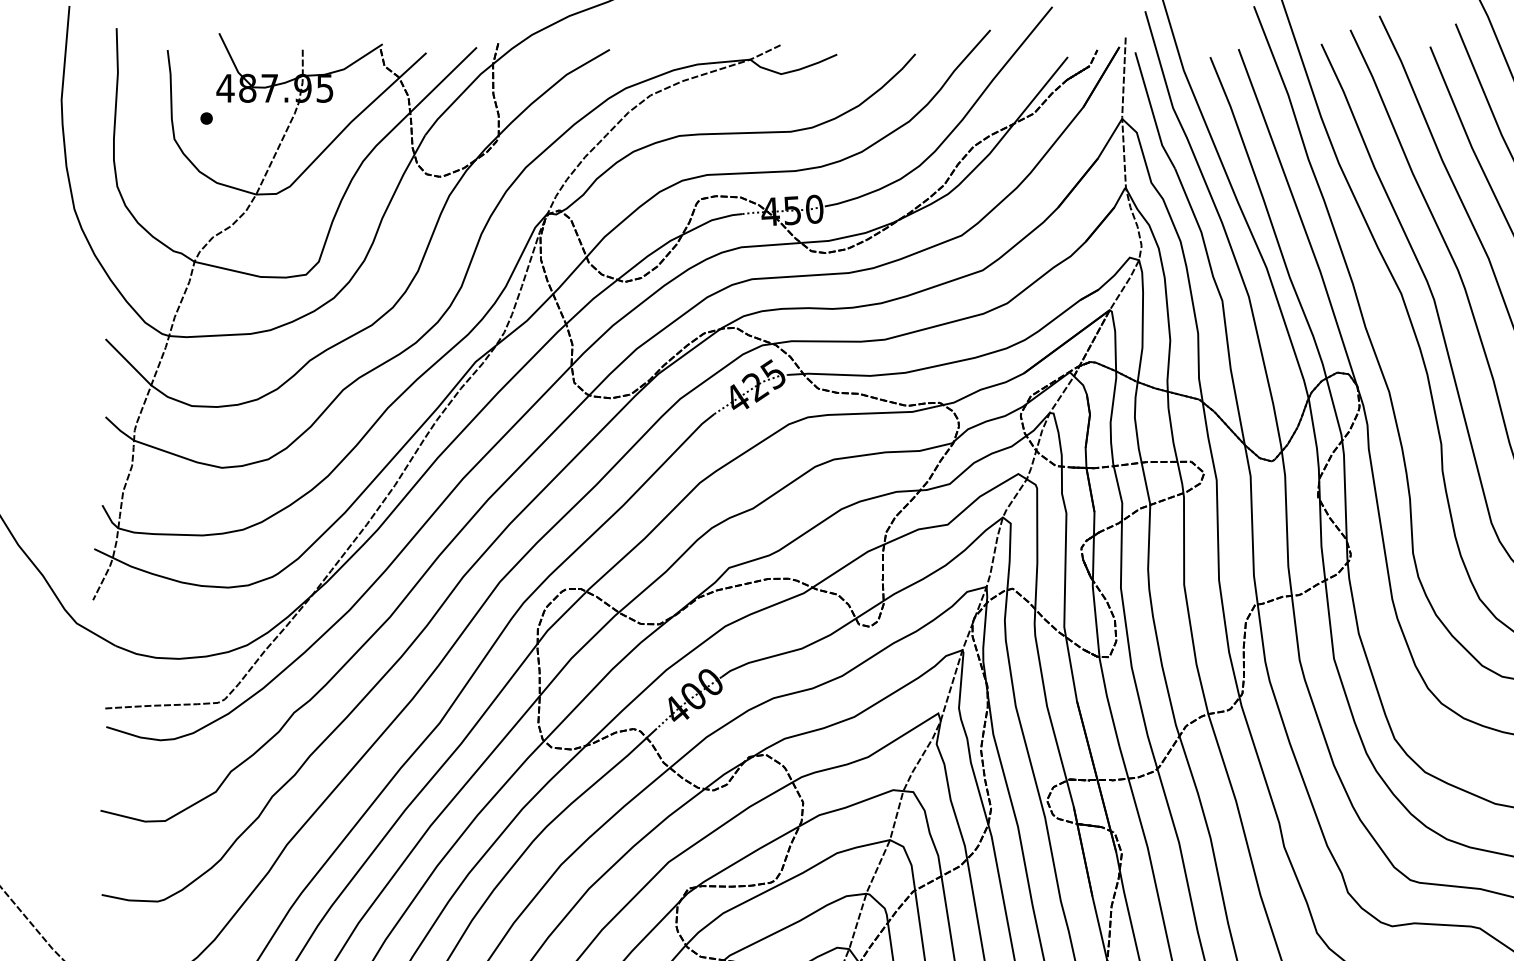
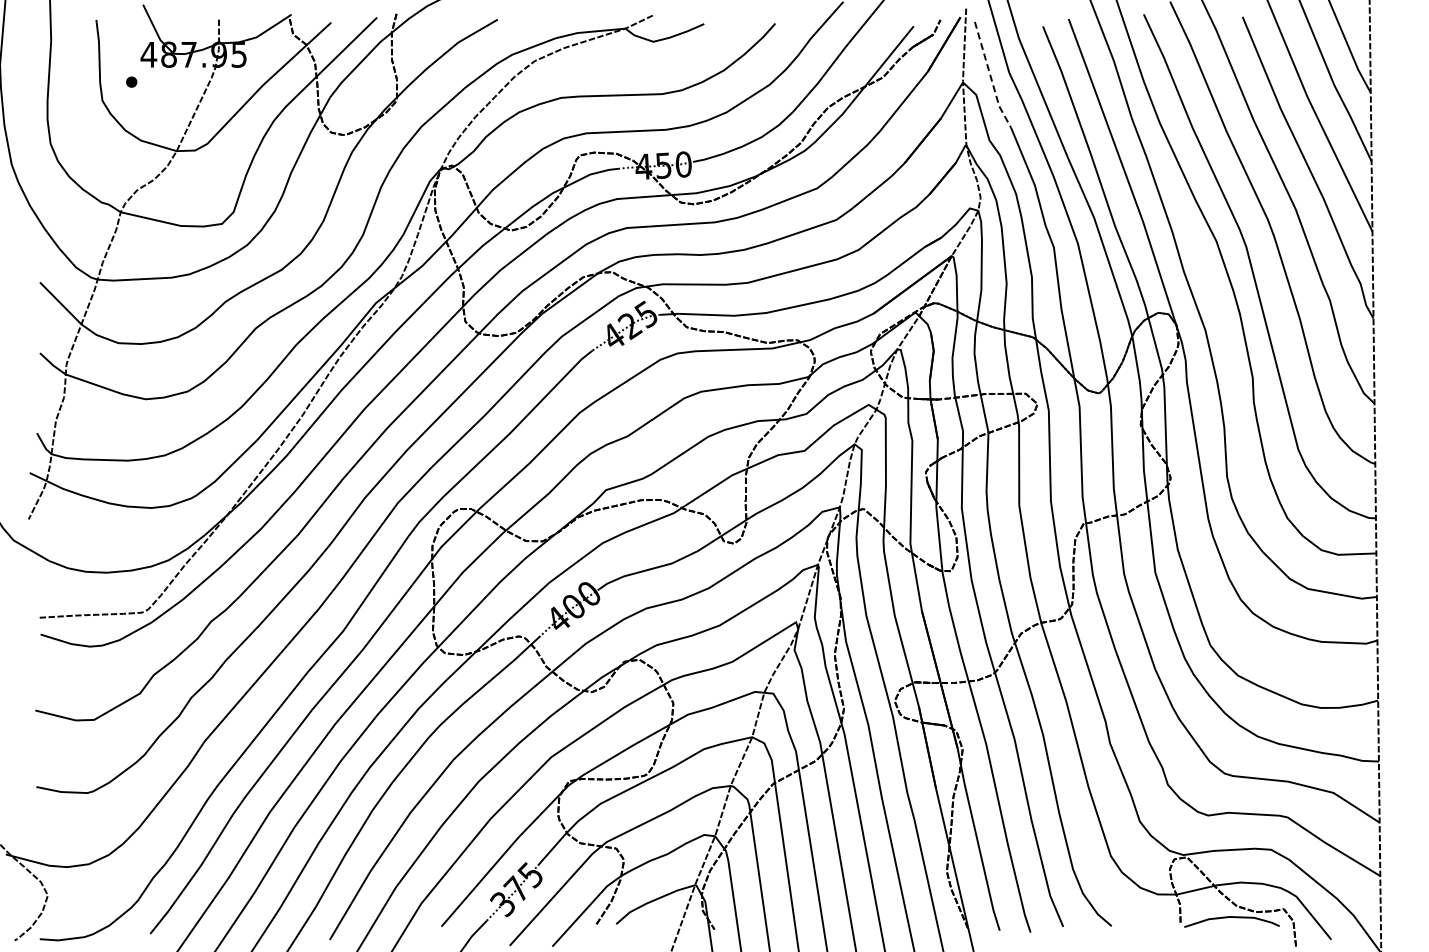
line: (1152, 112) -> (990, 76), solid -> dashed

